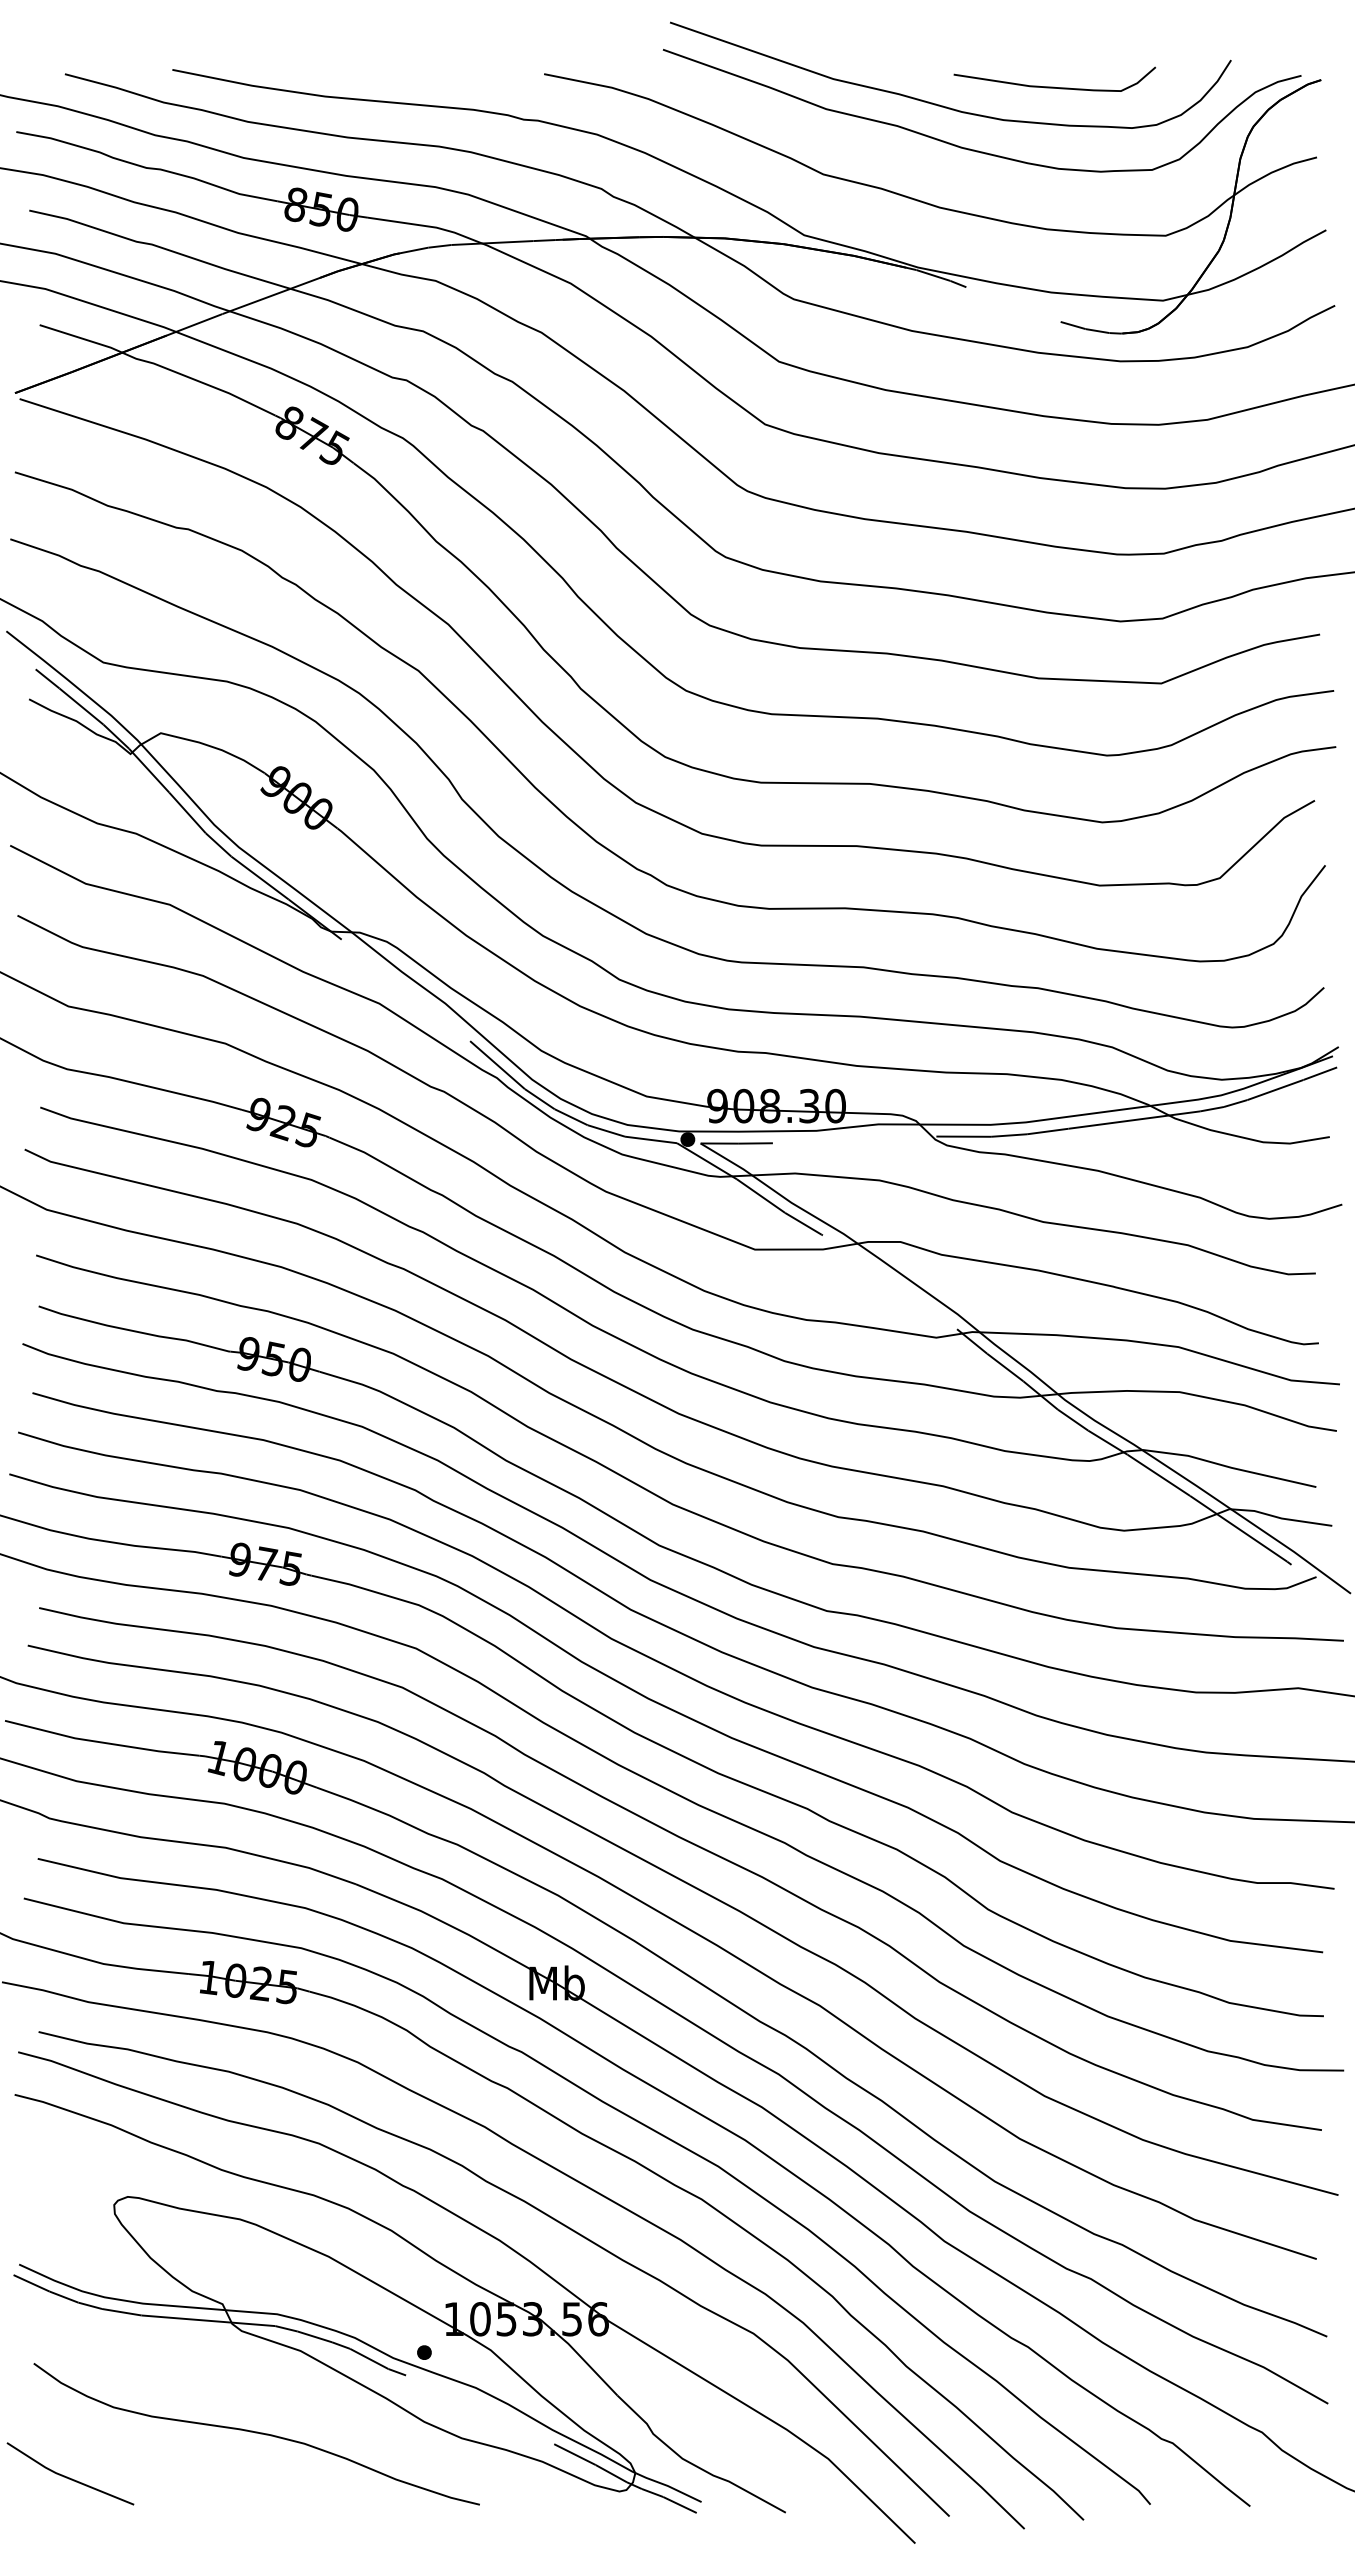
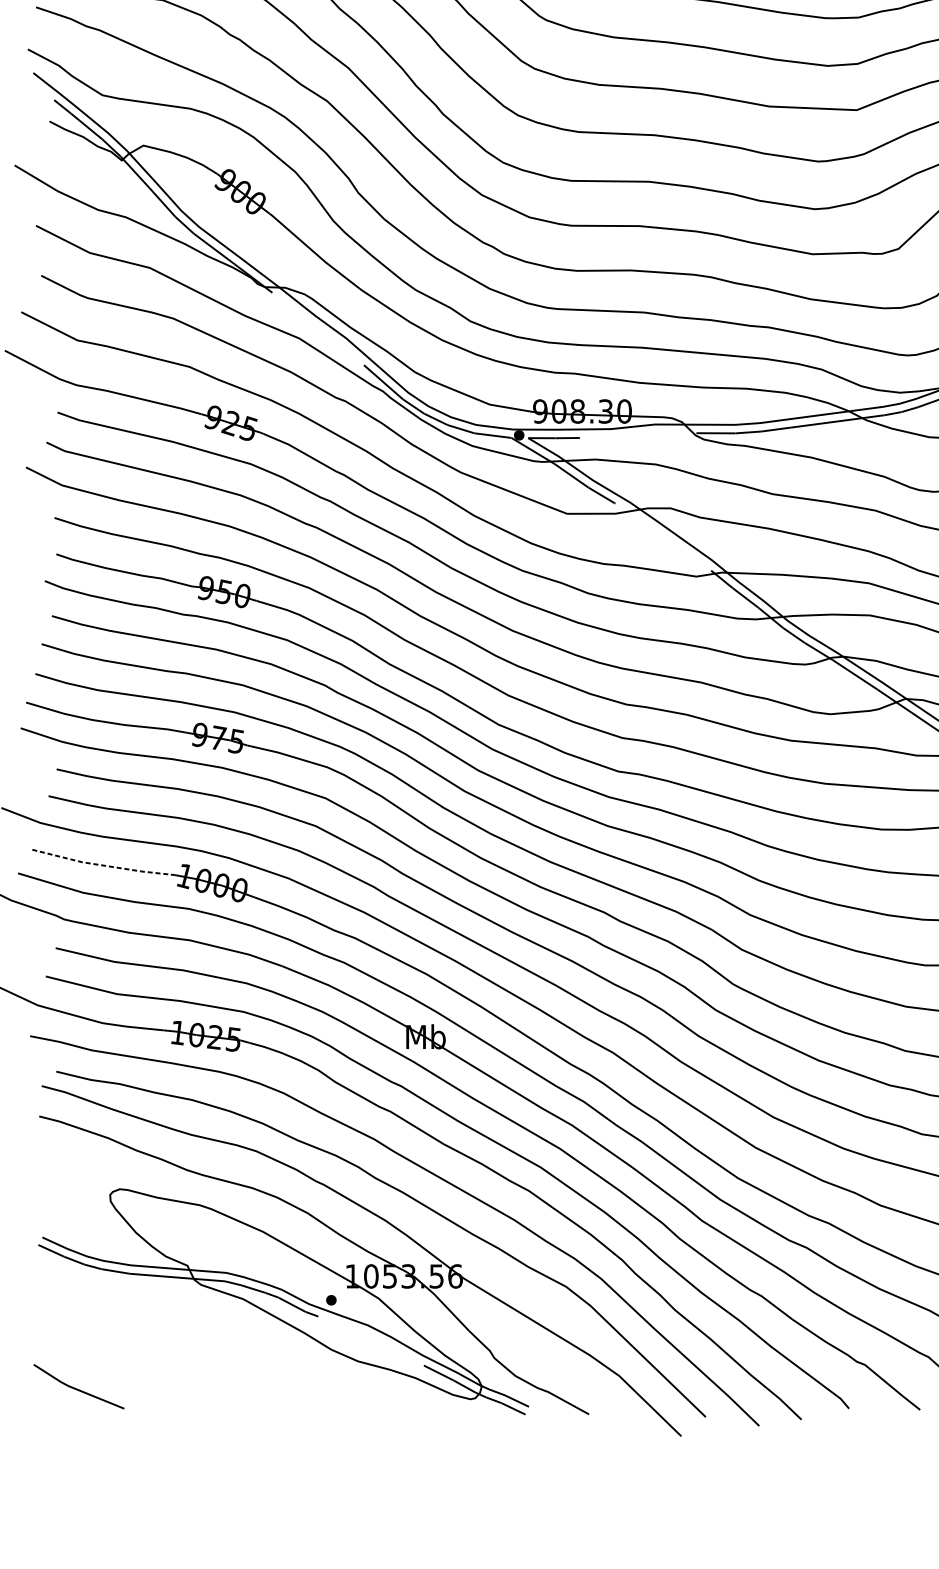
line: (101, 1742) -> (101, 865), solid -> dashed
curve: (256, 2433) -> (211, 1357), removed

